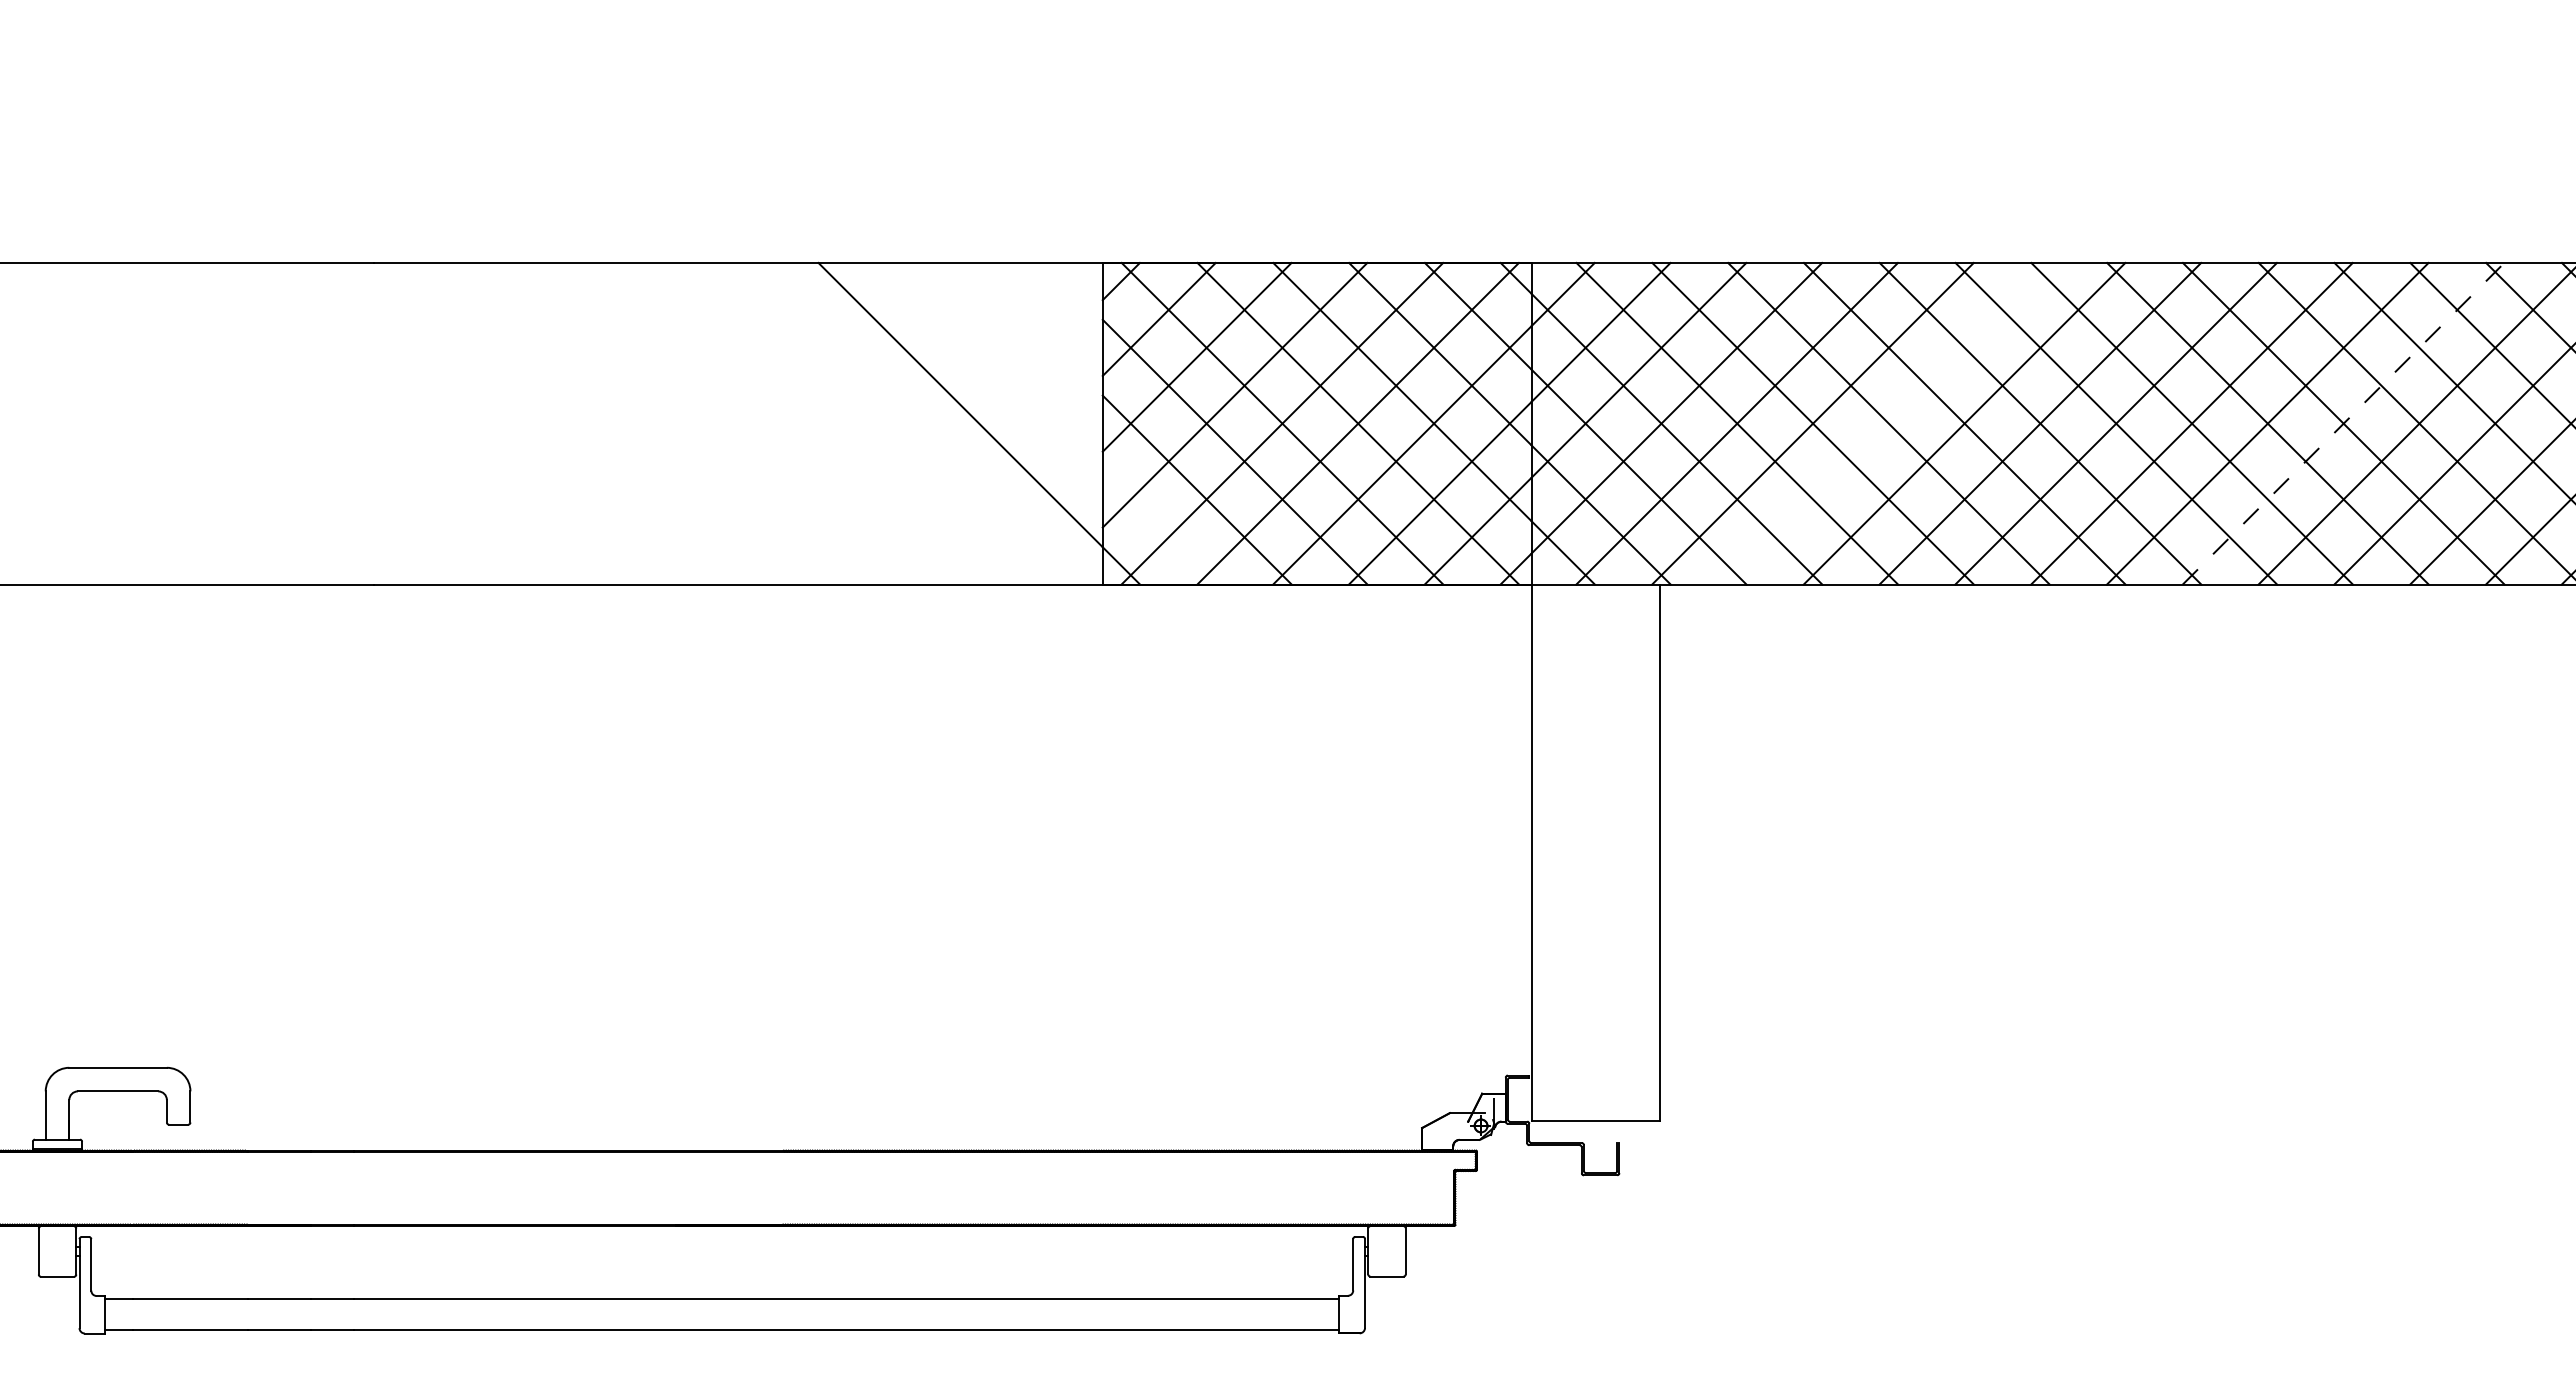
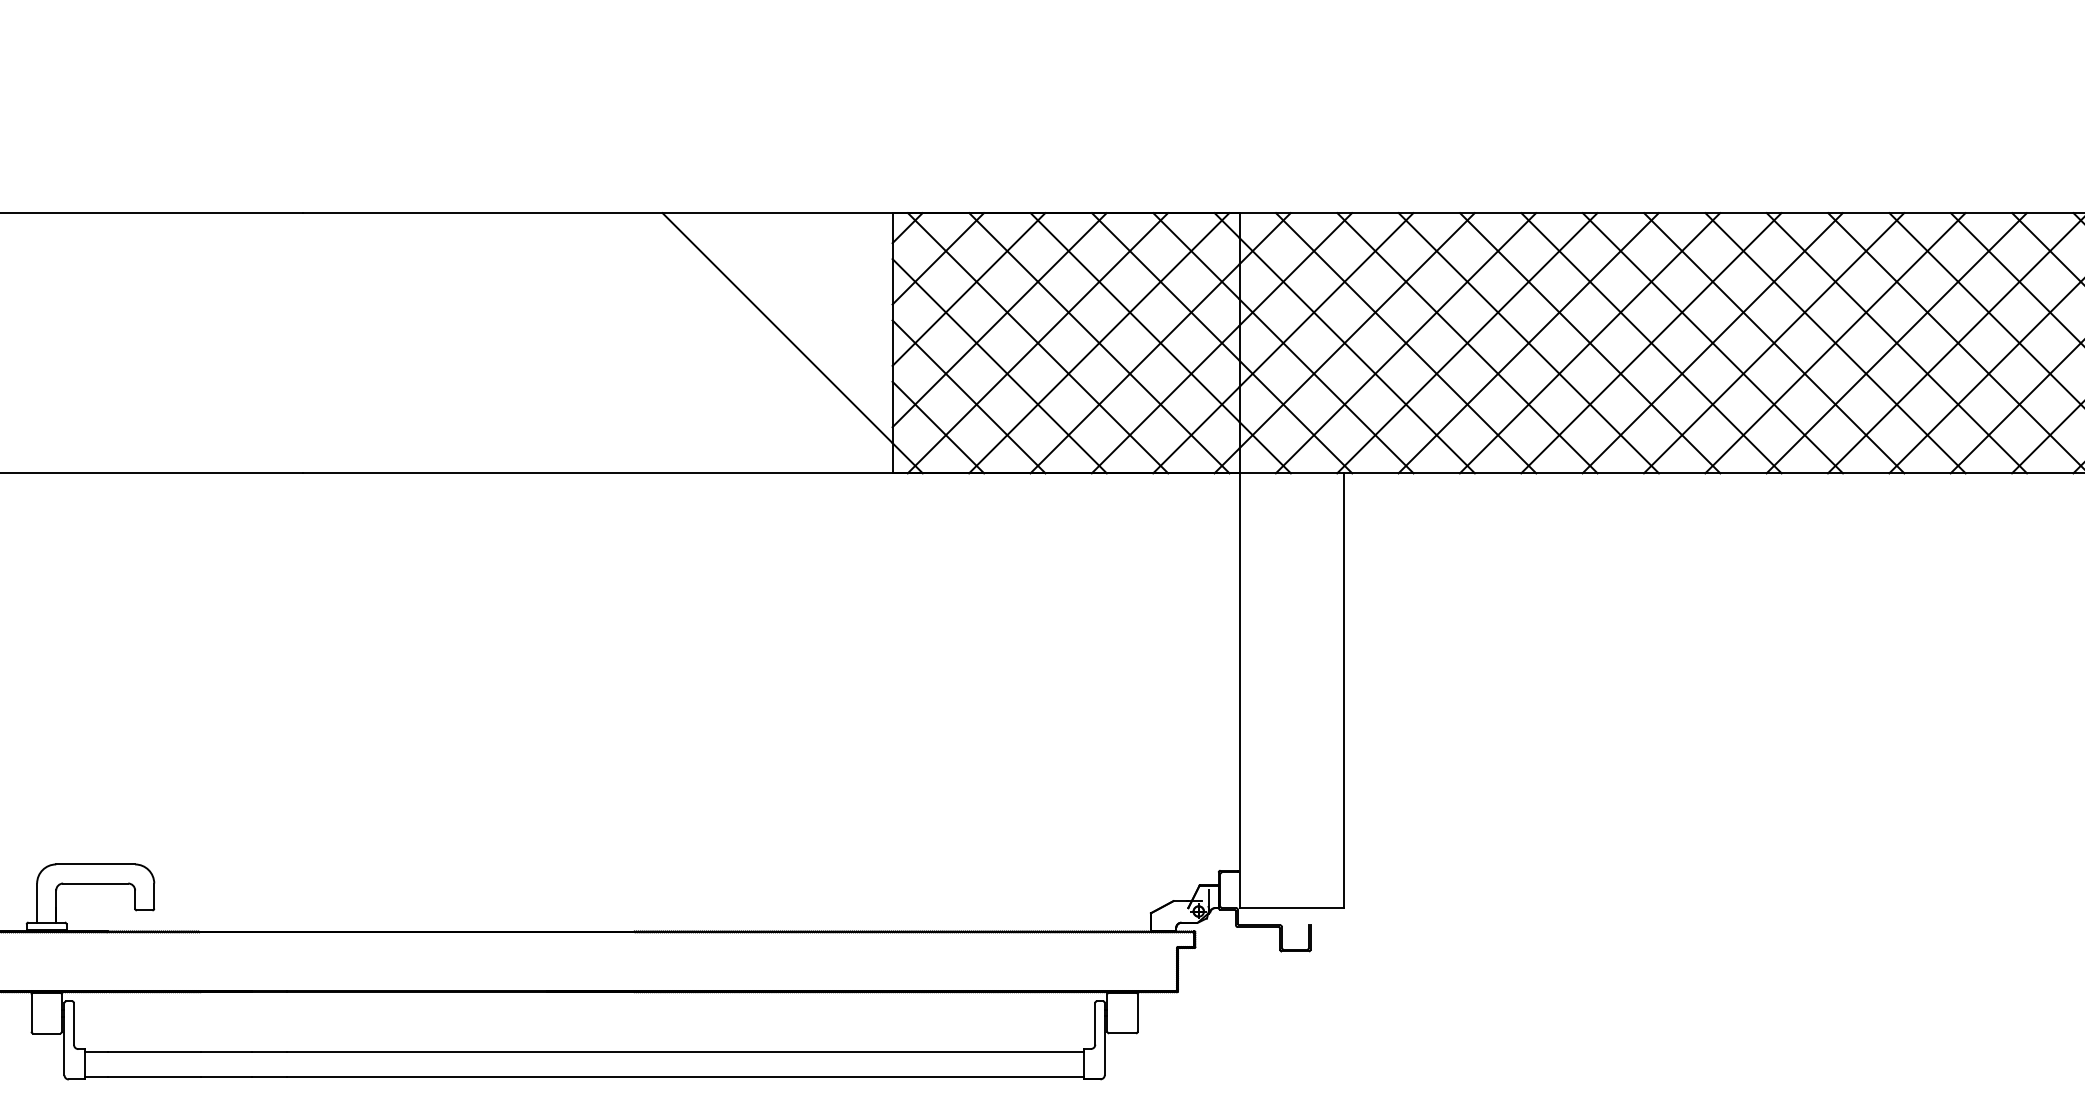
line: (1888, 423) -> (1528, 343), added
line: (2343, 423) -> (1896, 343), dashed -> solid
line: (1158, 527) -> (937, 427), added

